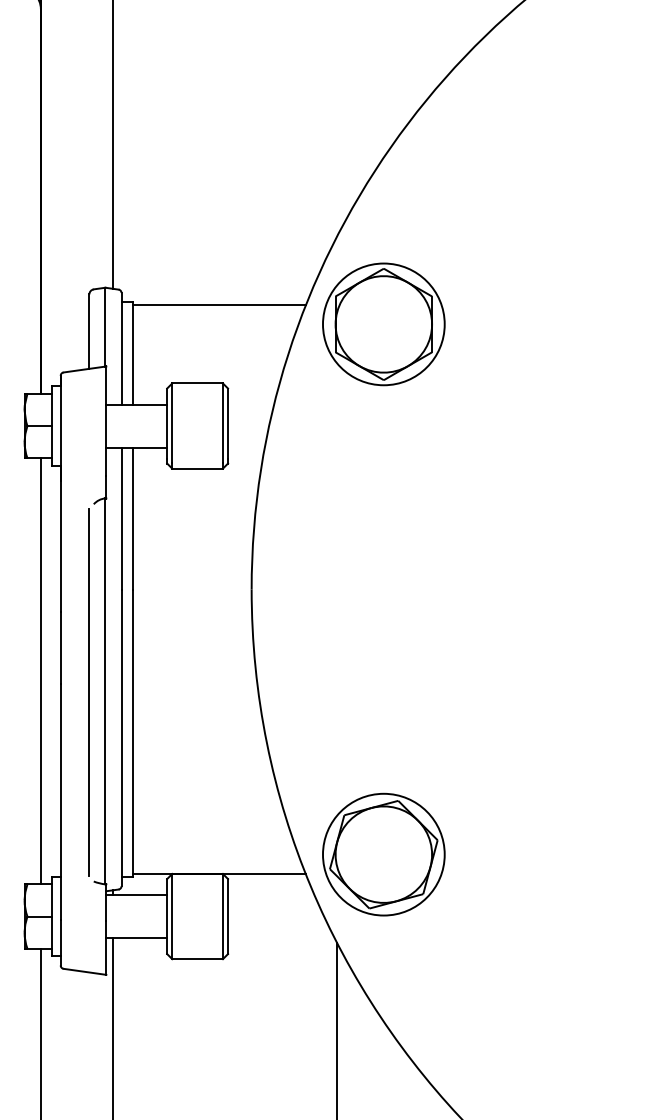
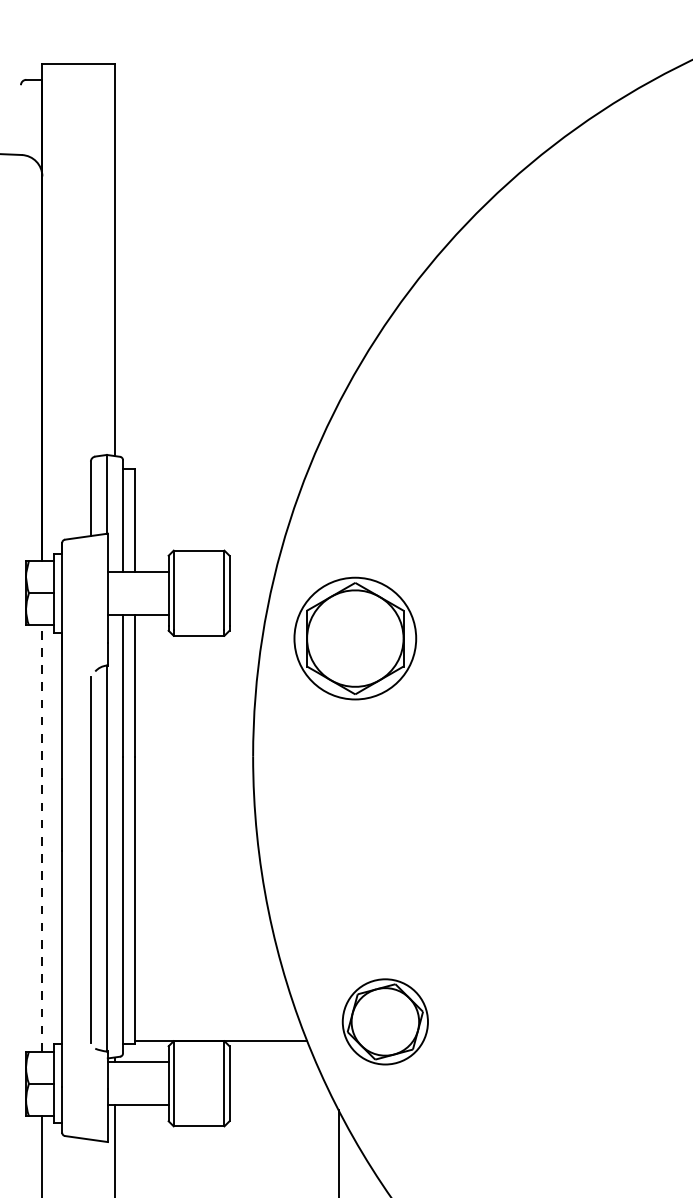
line: (219, 305) -> (220, 472), removed
part: (384, 324) -> (355, 638), moved
line: (41, 671) -> (42, 838), solid -> dashed
part: (384, 854) -> (385, 1021), size x0.7

